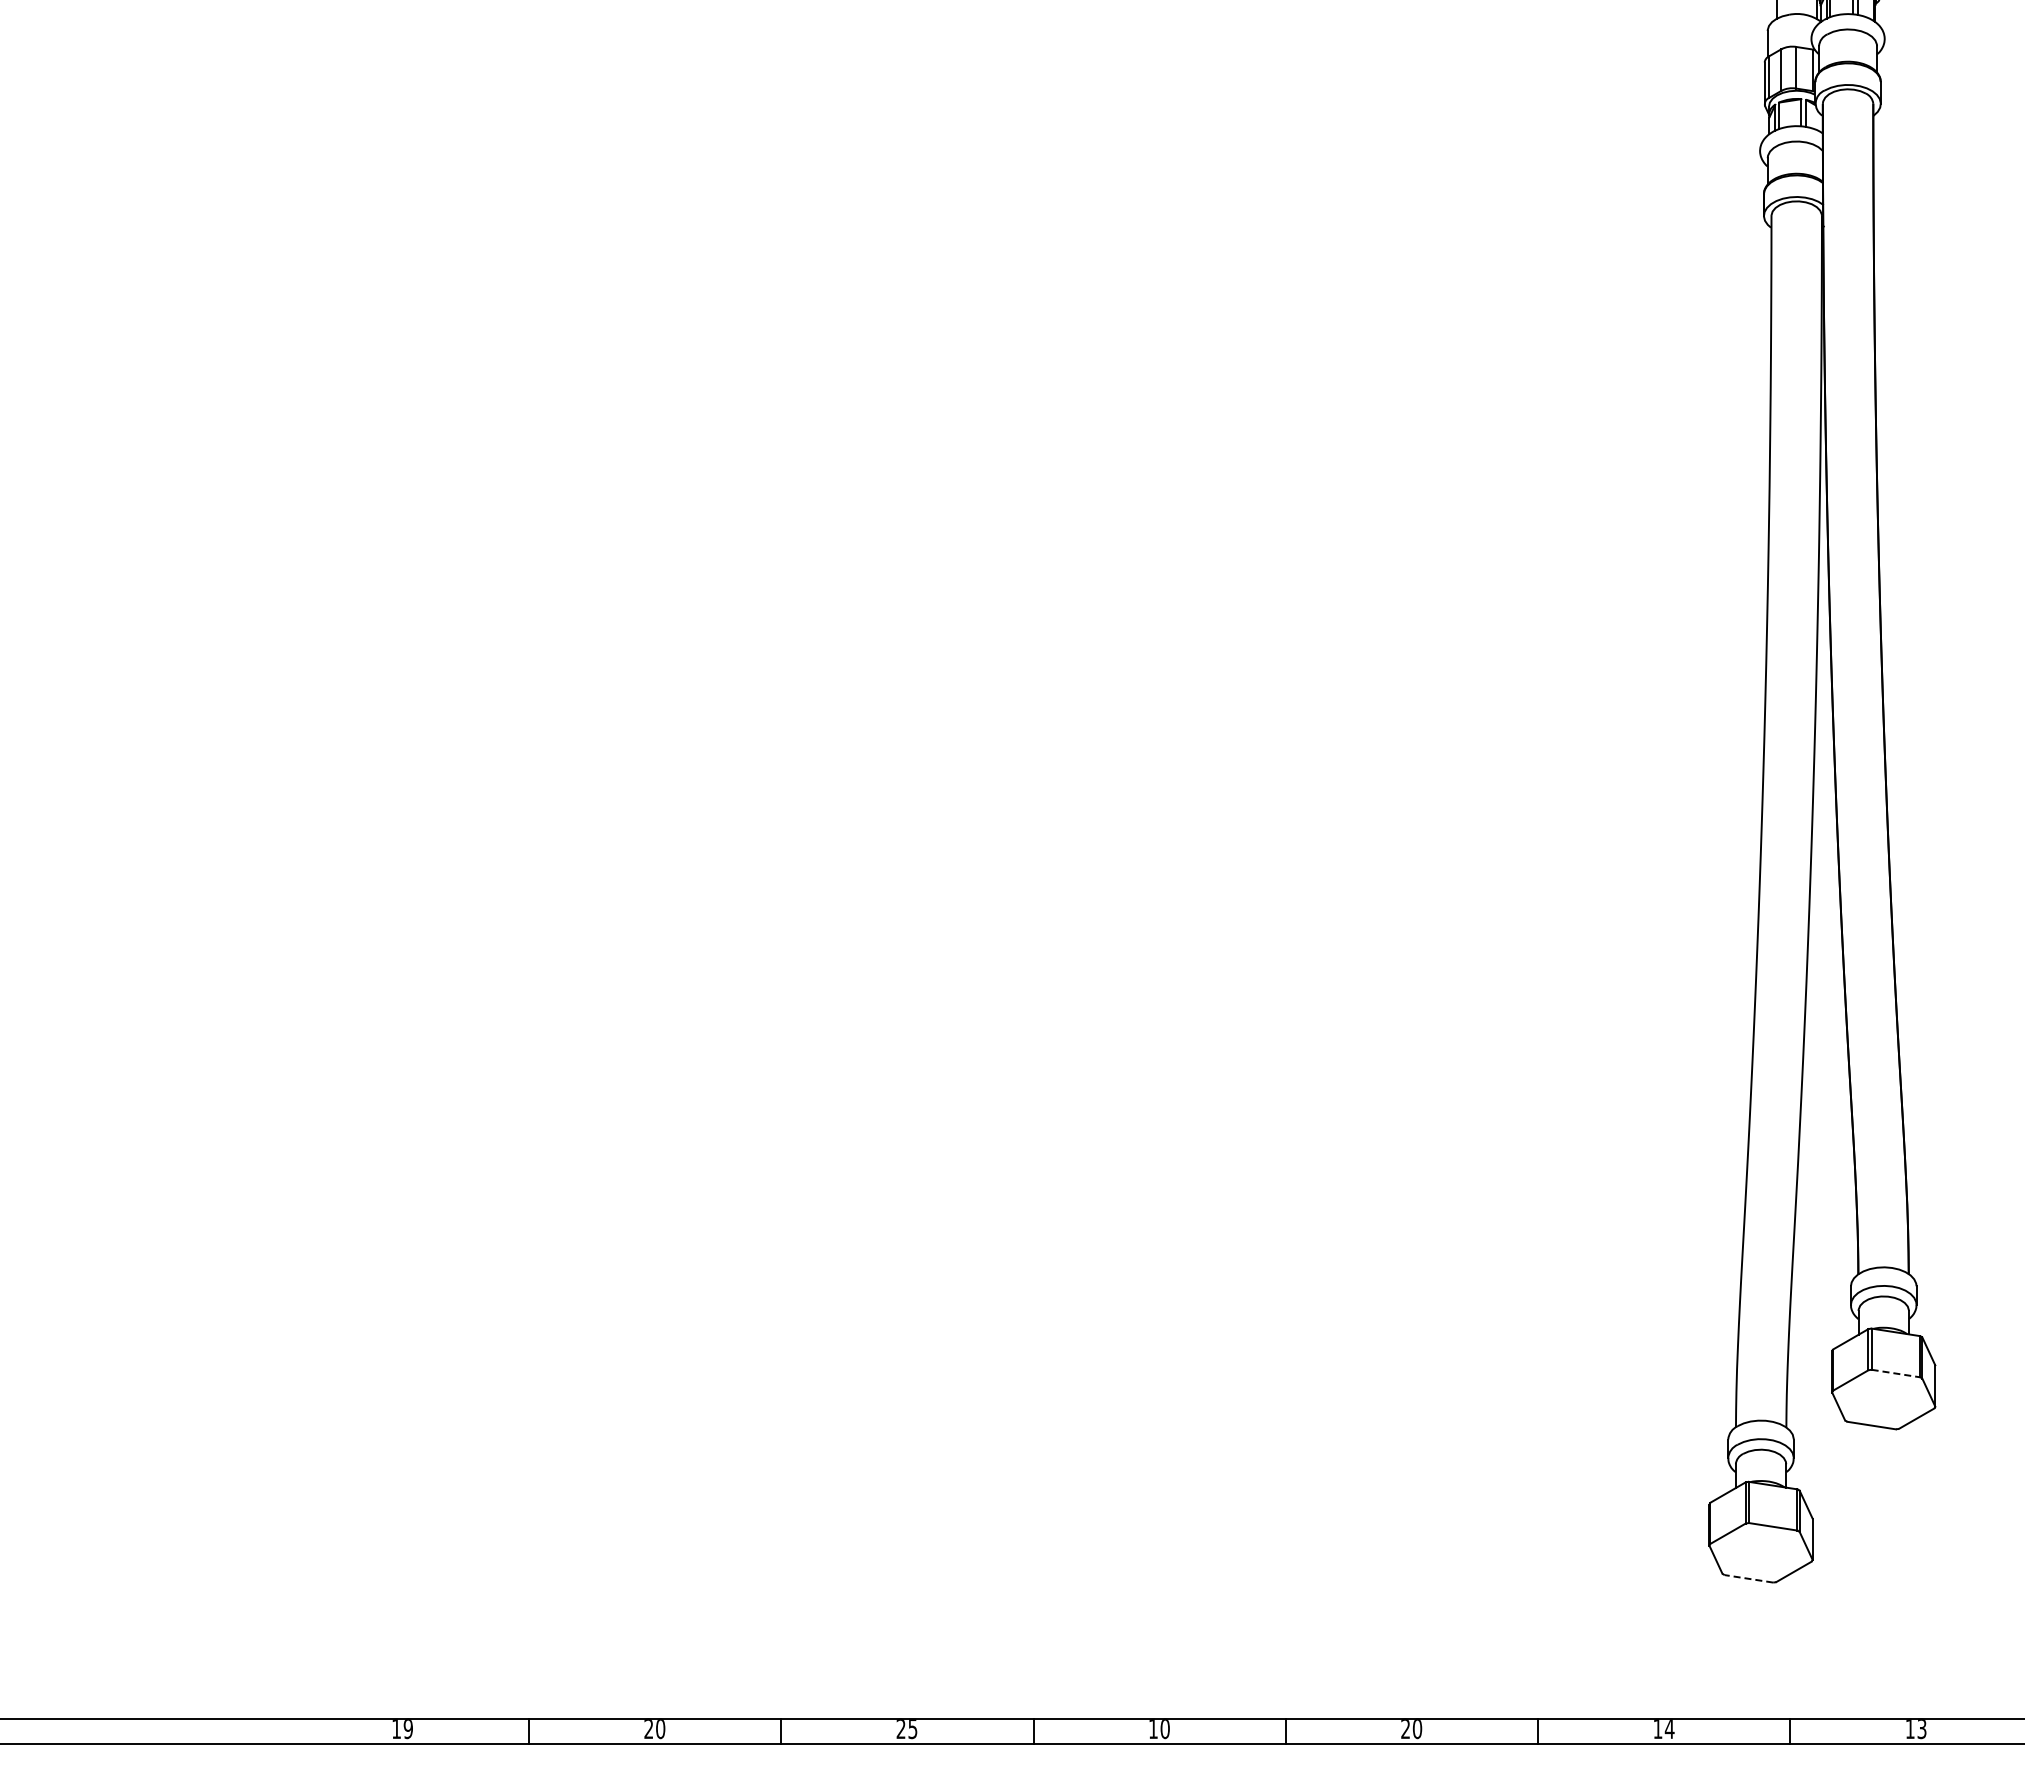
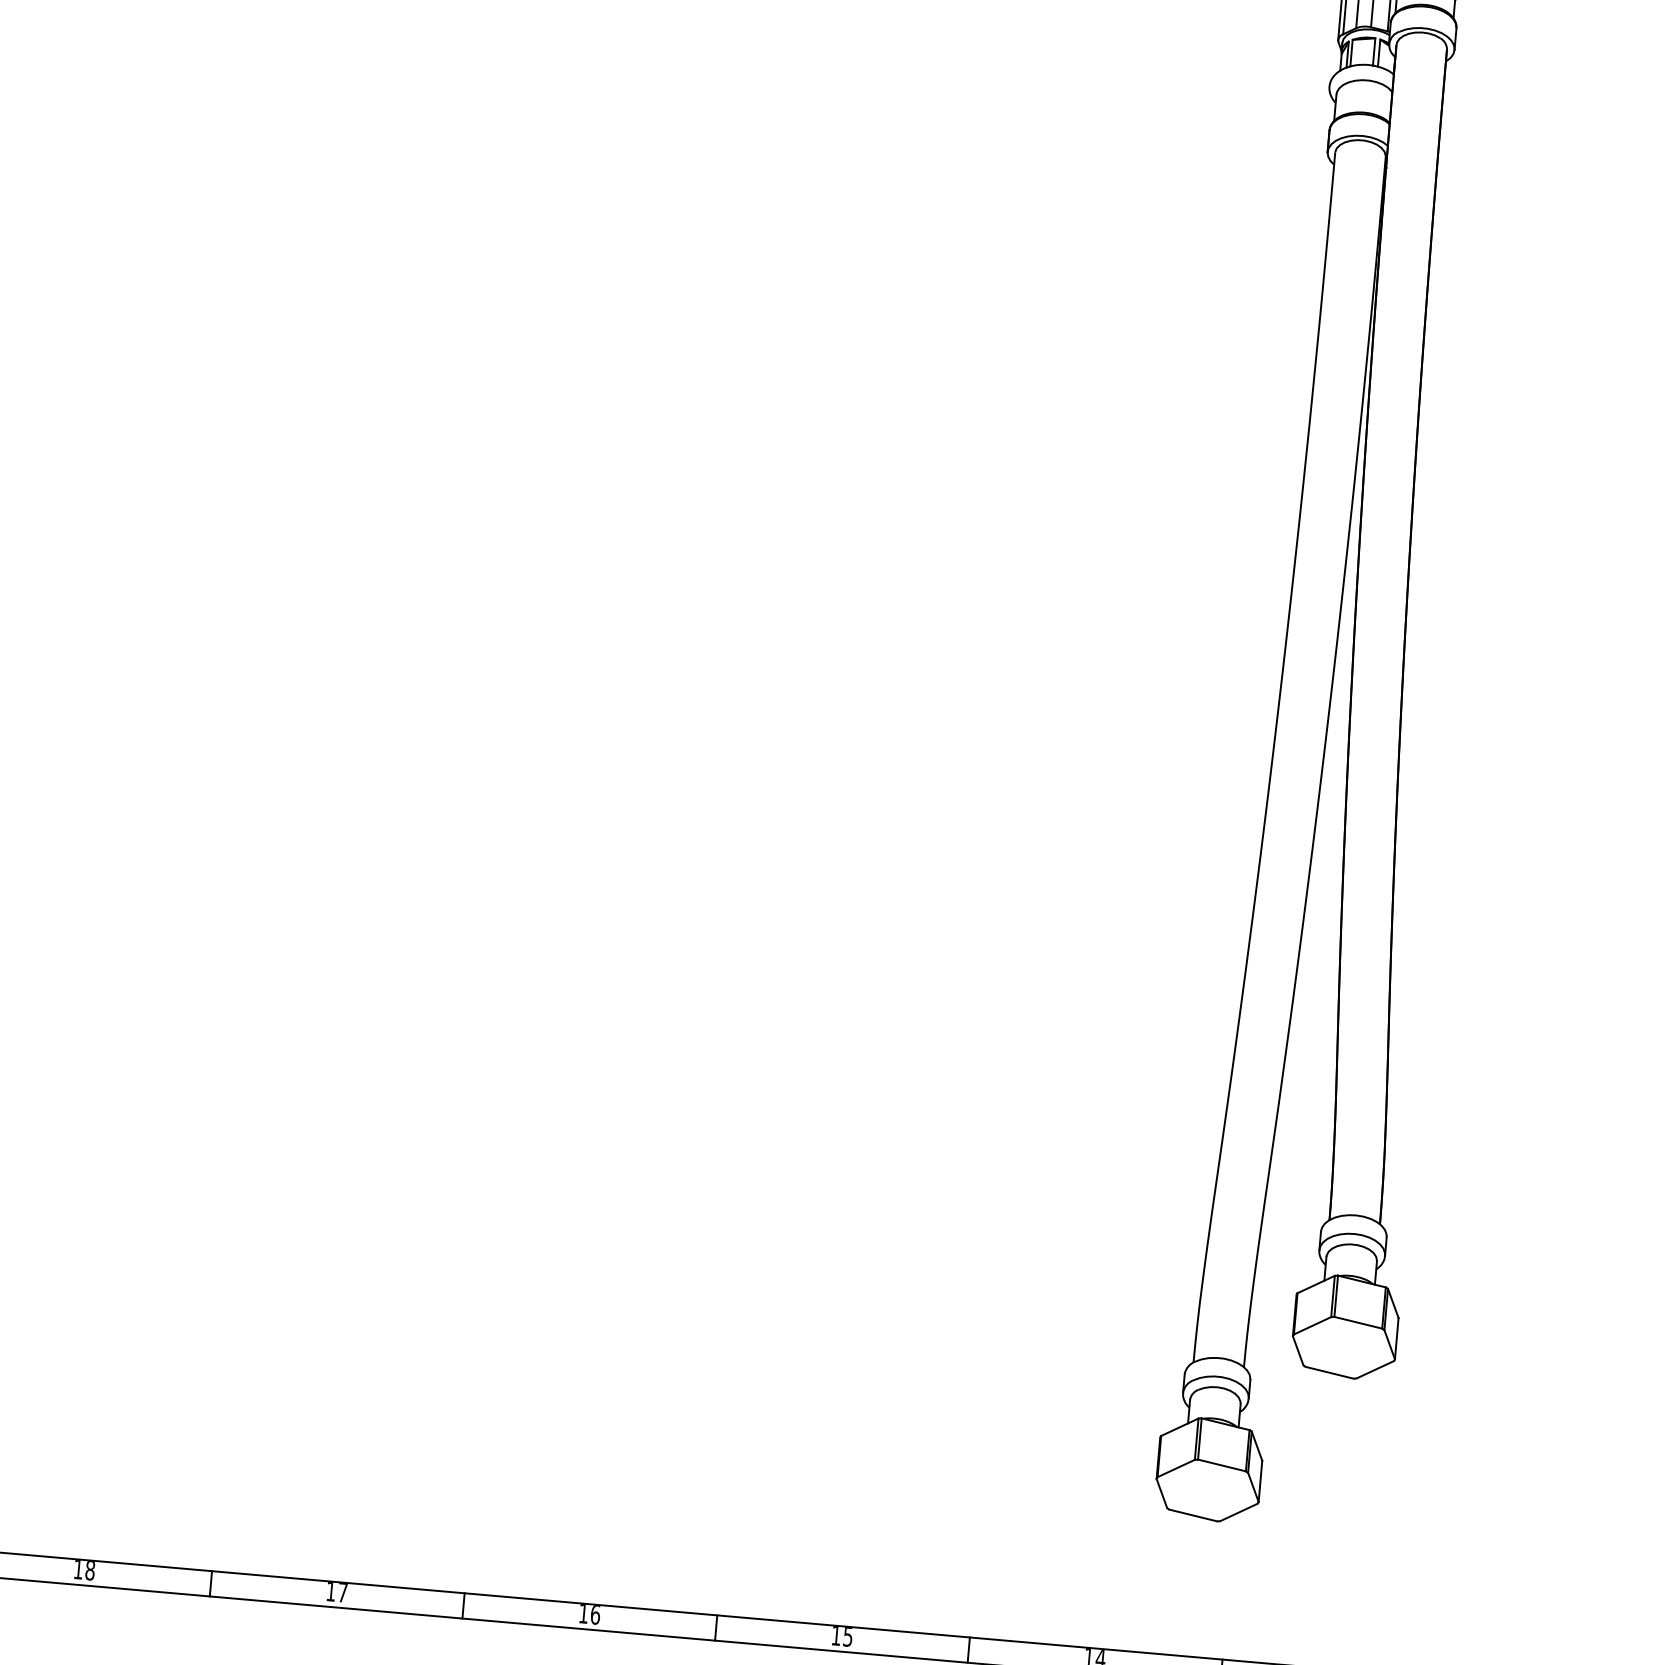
line: (1896, 1373) -> (1358, 1322), dashed -> solid
line: (1748, 1578) -> (1192, 1515), dashed -> solid
text: (654, 1729) -> (84, 1570), 20 -> 18
text: (906, 1729) -> (336, 1592), 25 -> 17
text: (1164, 1729) -> (594, 1615), 10 -> 16
text: (1411, 1729) -> (842, 1636), 20 -> 15

